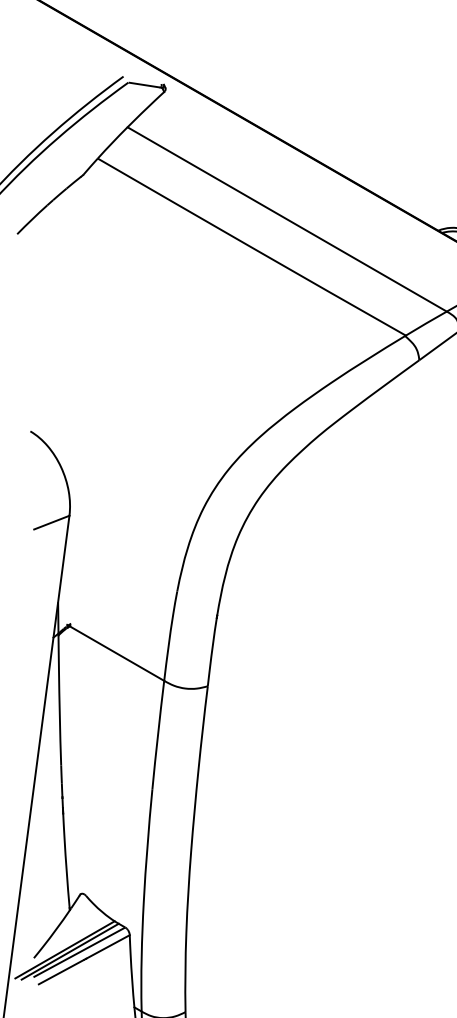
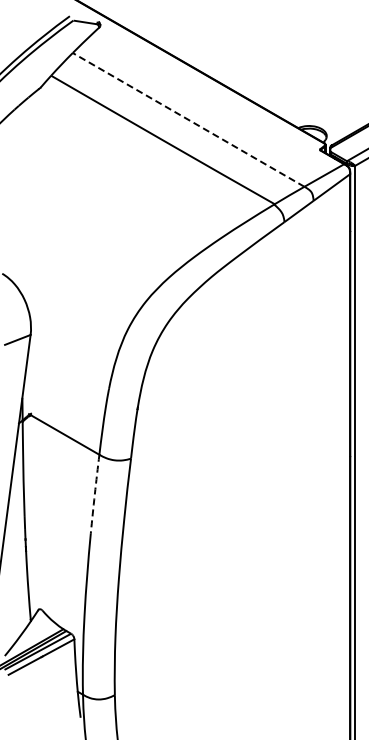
line: (287, 218) -> (188, 119), solid -> dashed
arc: (157, 735) -> (94, 494), solid -> dashed

